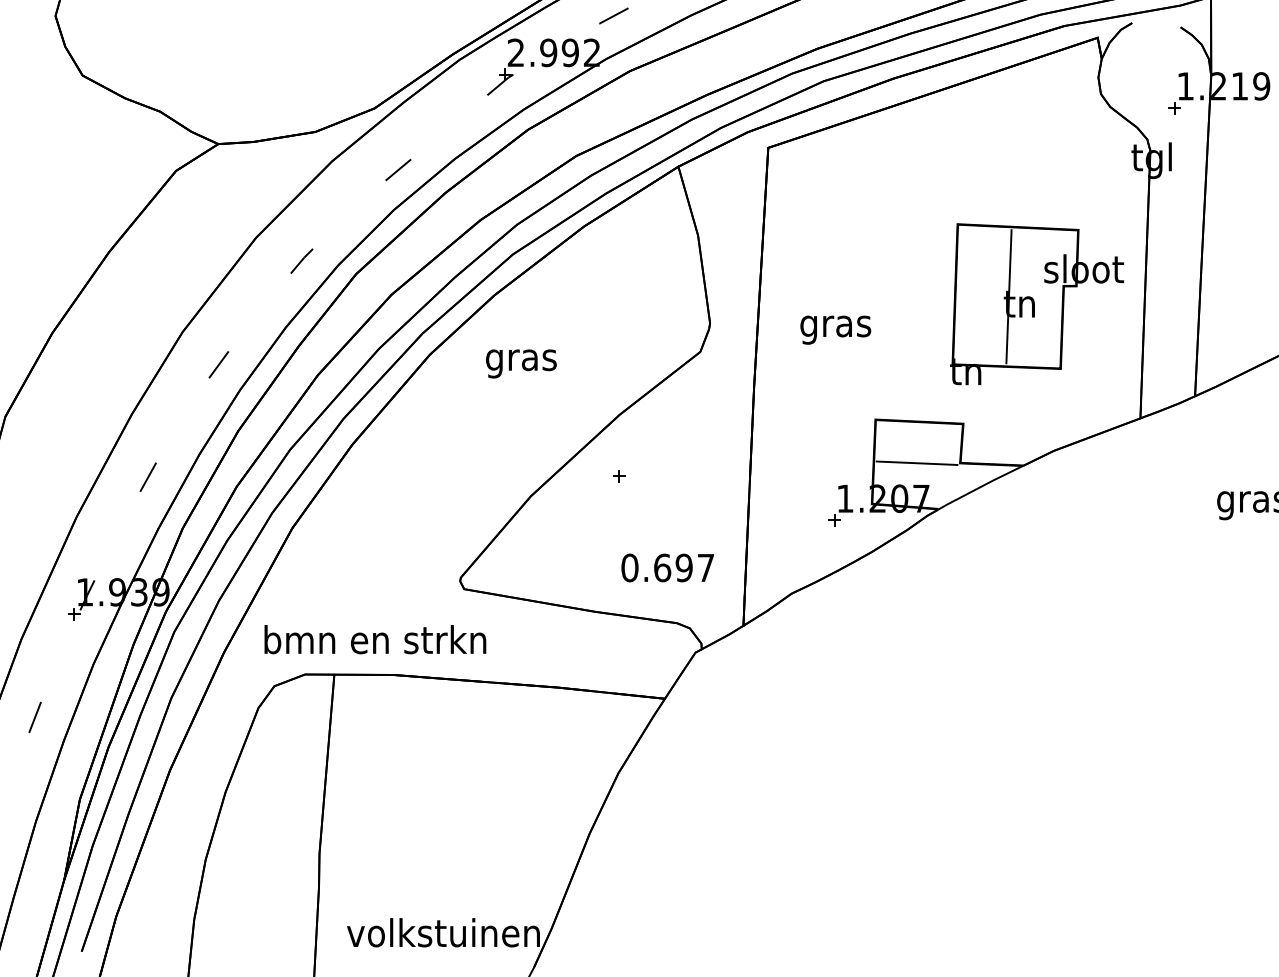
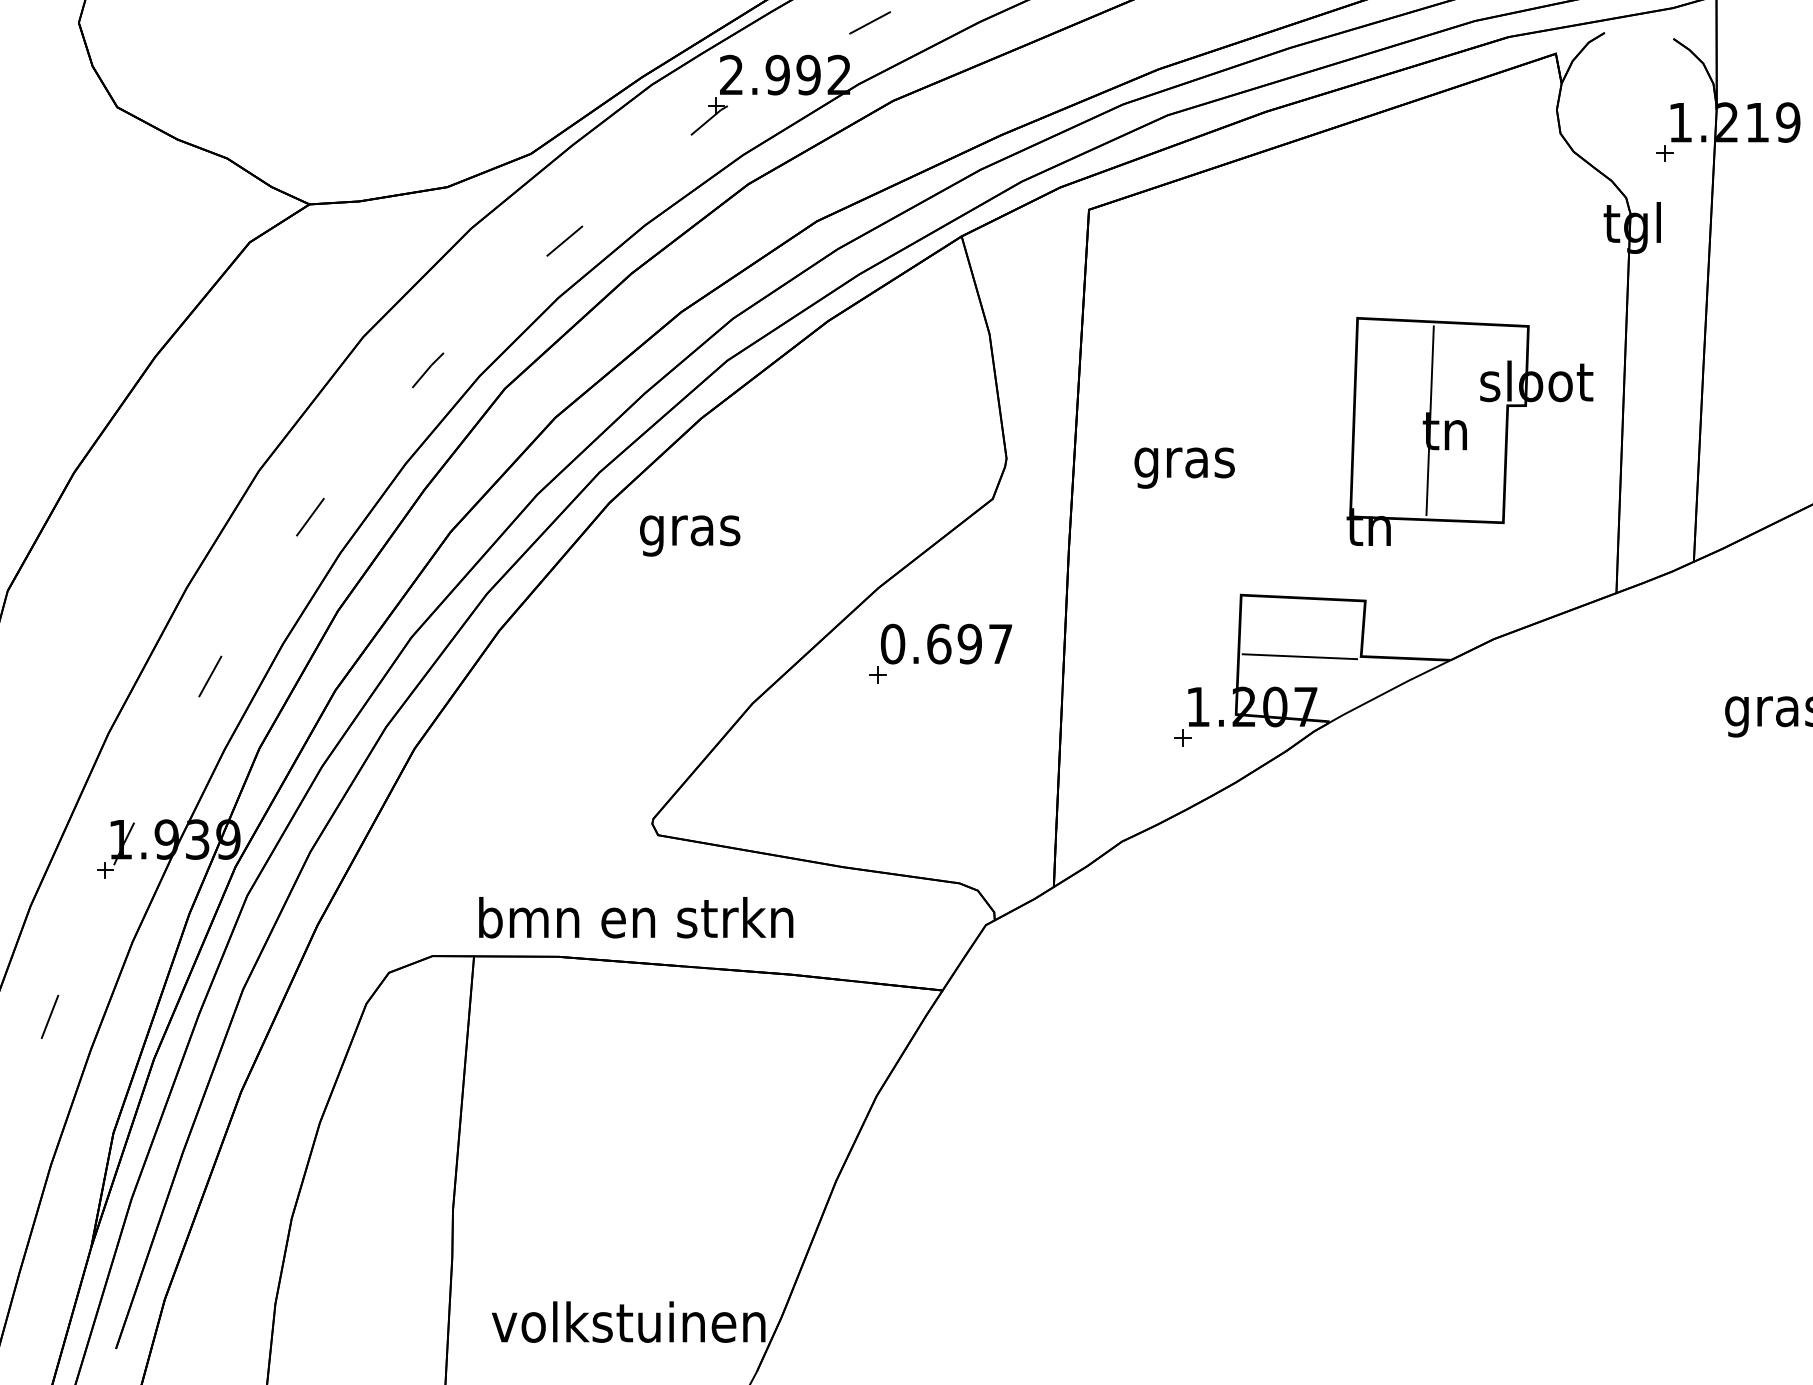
text: (521, 363) -> (690, 535), moved
text: (667, 567) -> (946, 643), moved
text: (375, 639) -> (636, 917), moved

